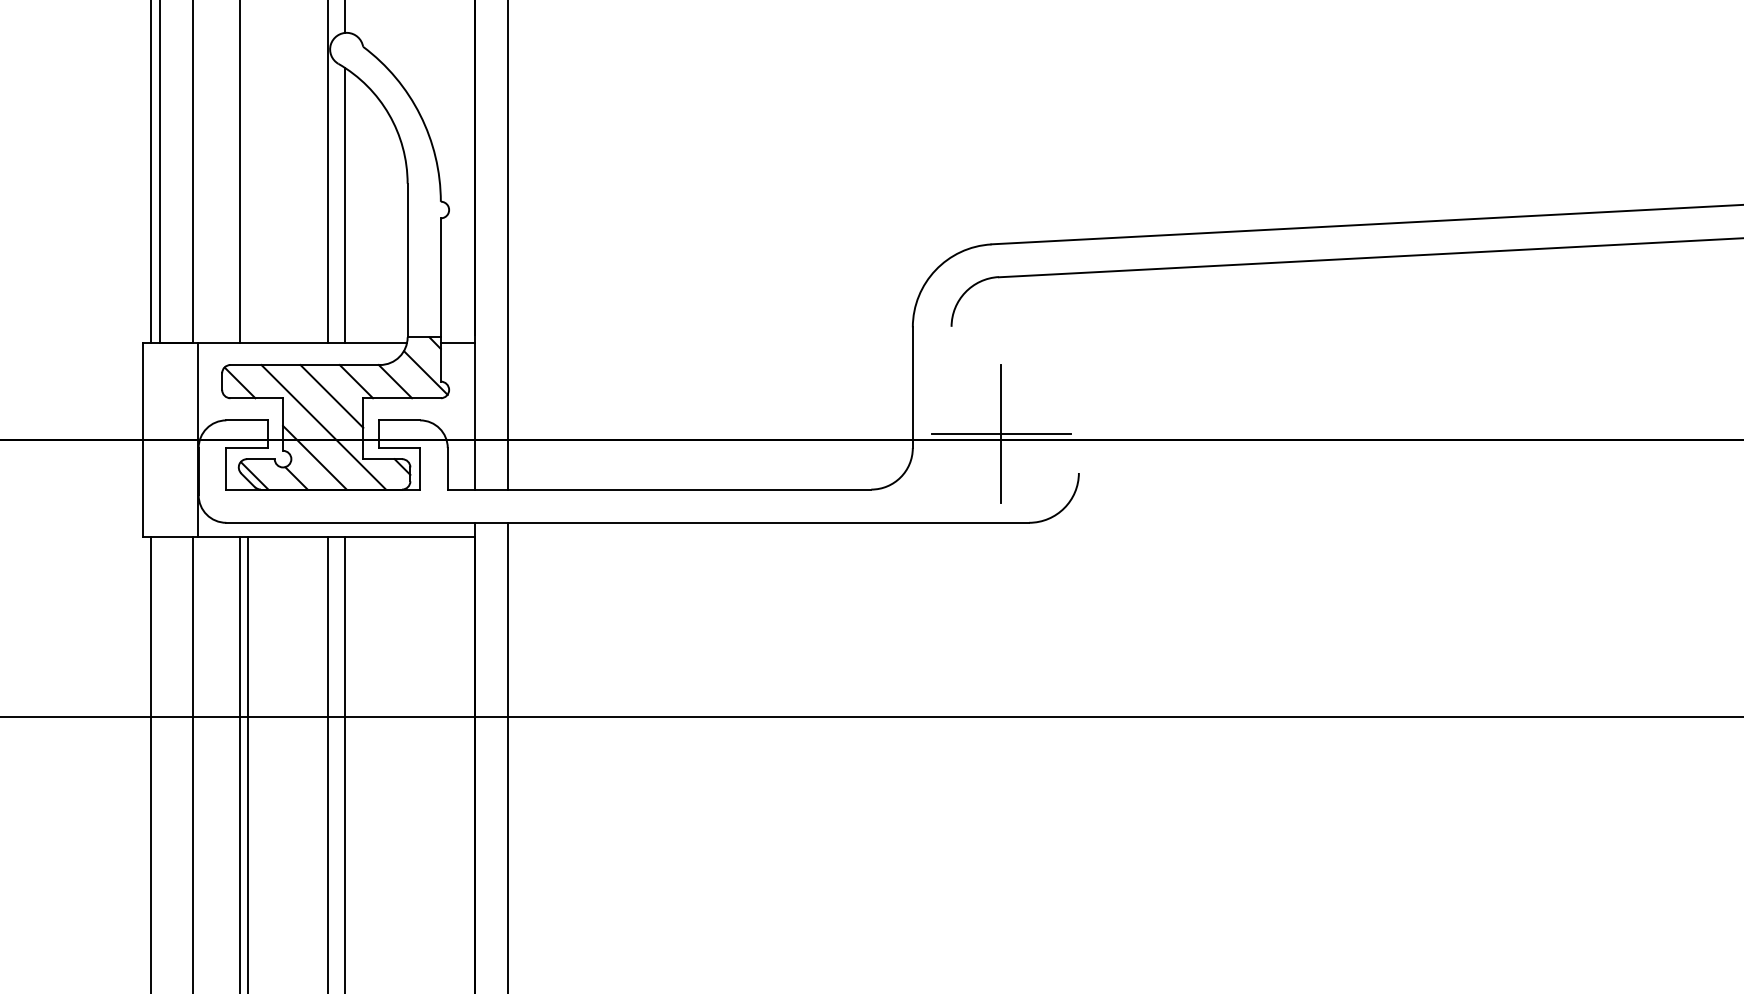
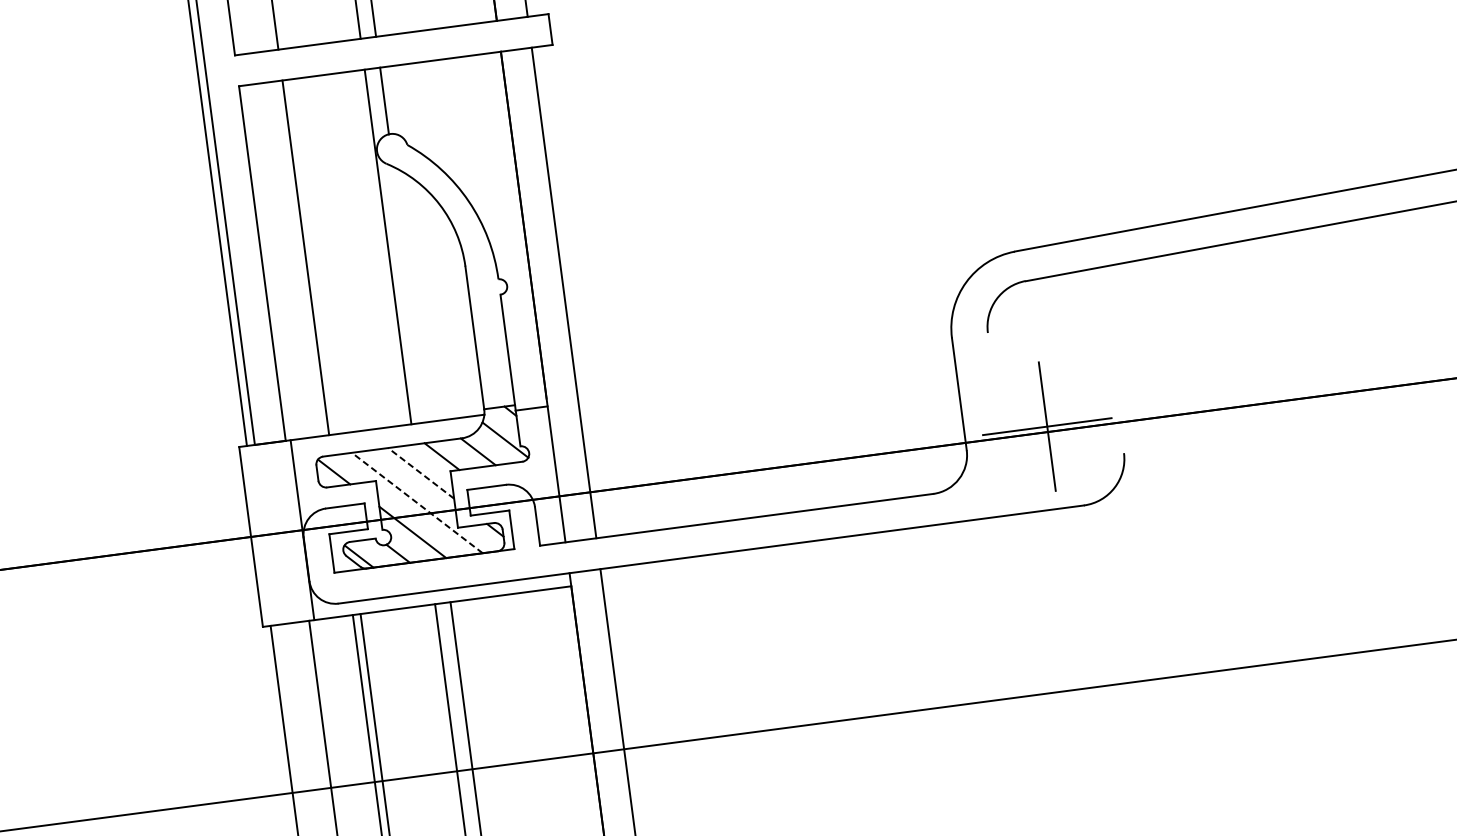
line: (345, 205) -> (410, 294), removed
line: (331, 396) -> (420, 473), solid -> dashed
line: (323, 426) -> (416, 502), solid -> dashed

